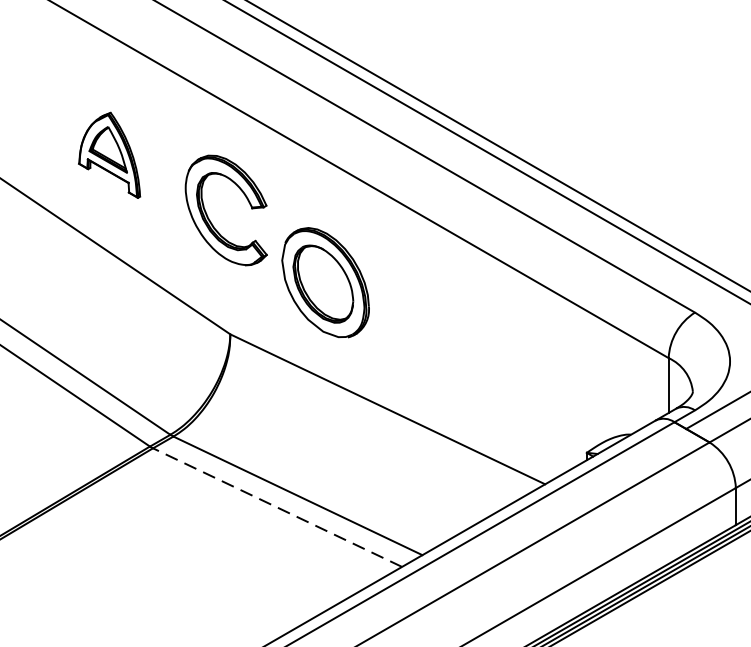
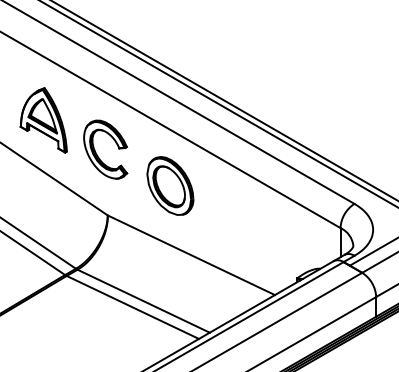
part: (109, 155) -> (43, 120), size x1.43
part: (325, 281) -> (170, 185), moved
line: (276, 507) -> (132, 307), dashed -> solid

